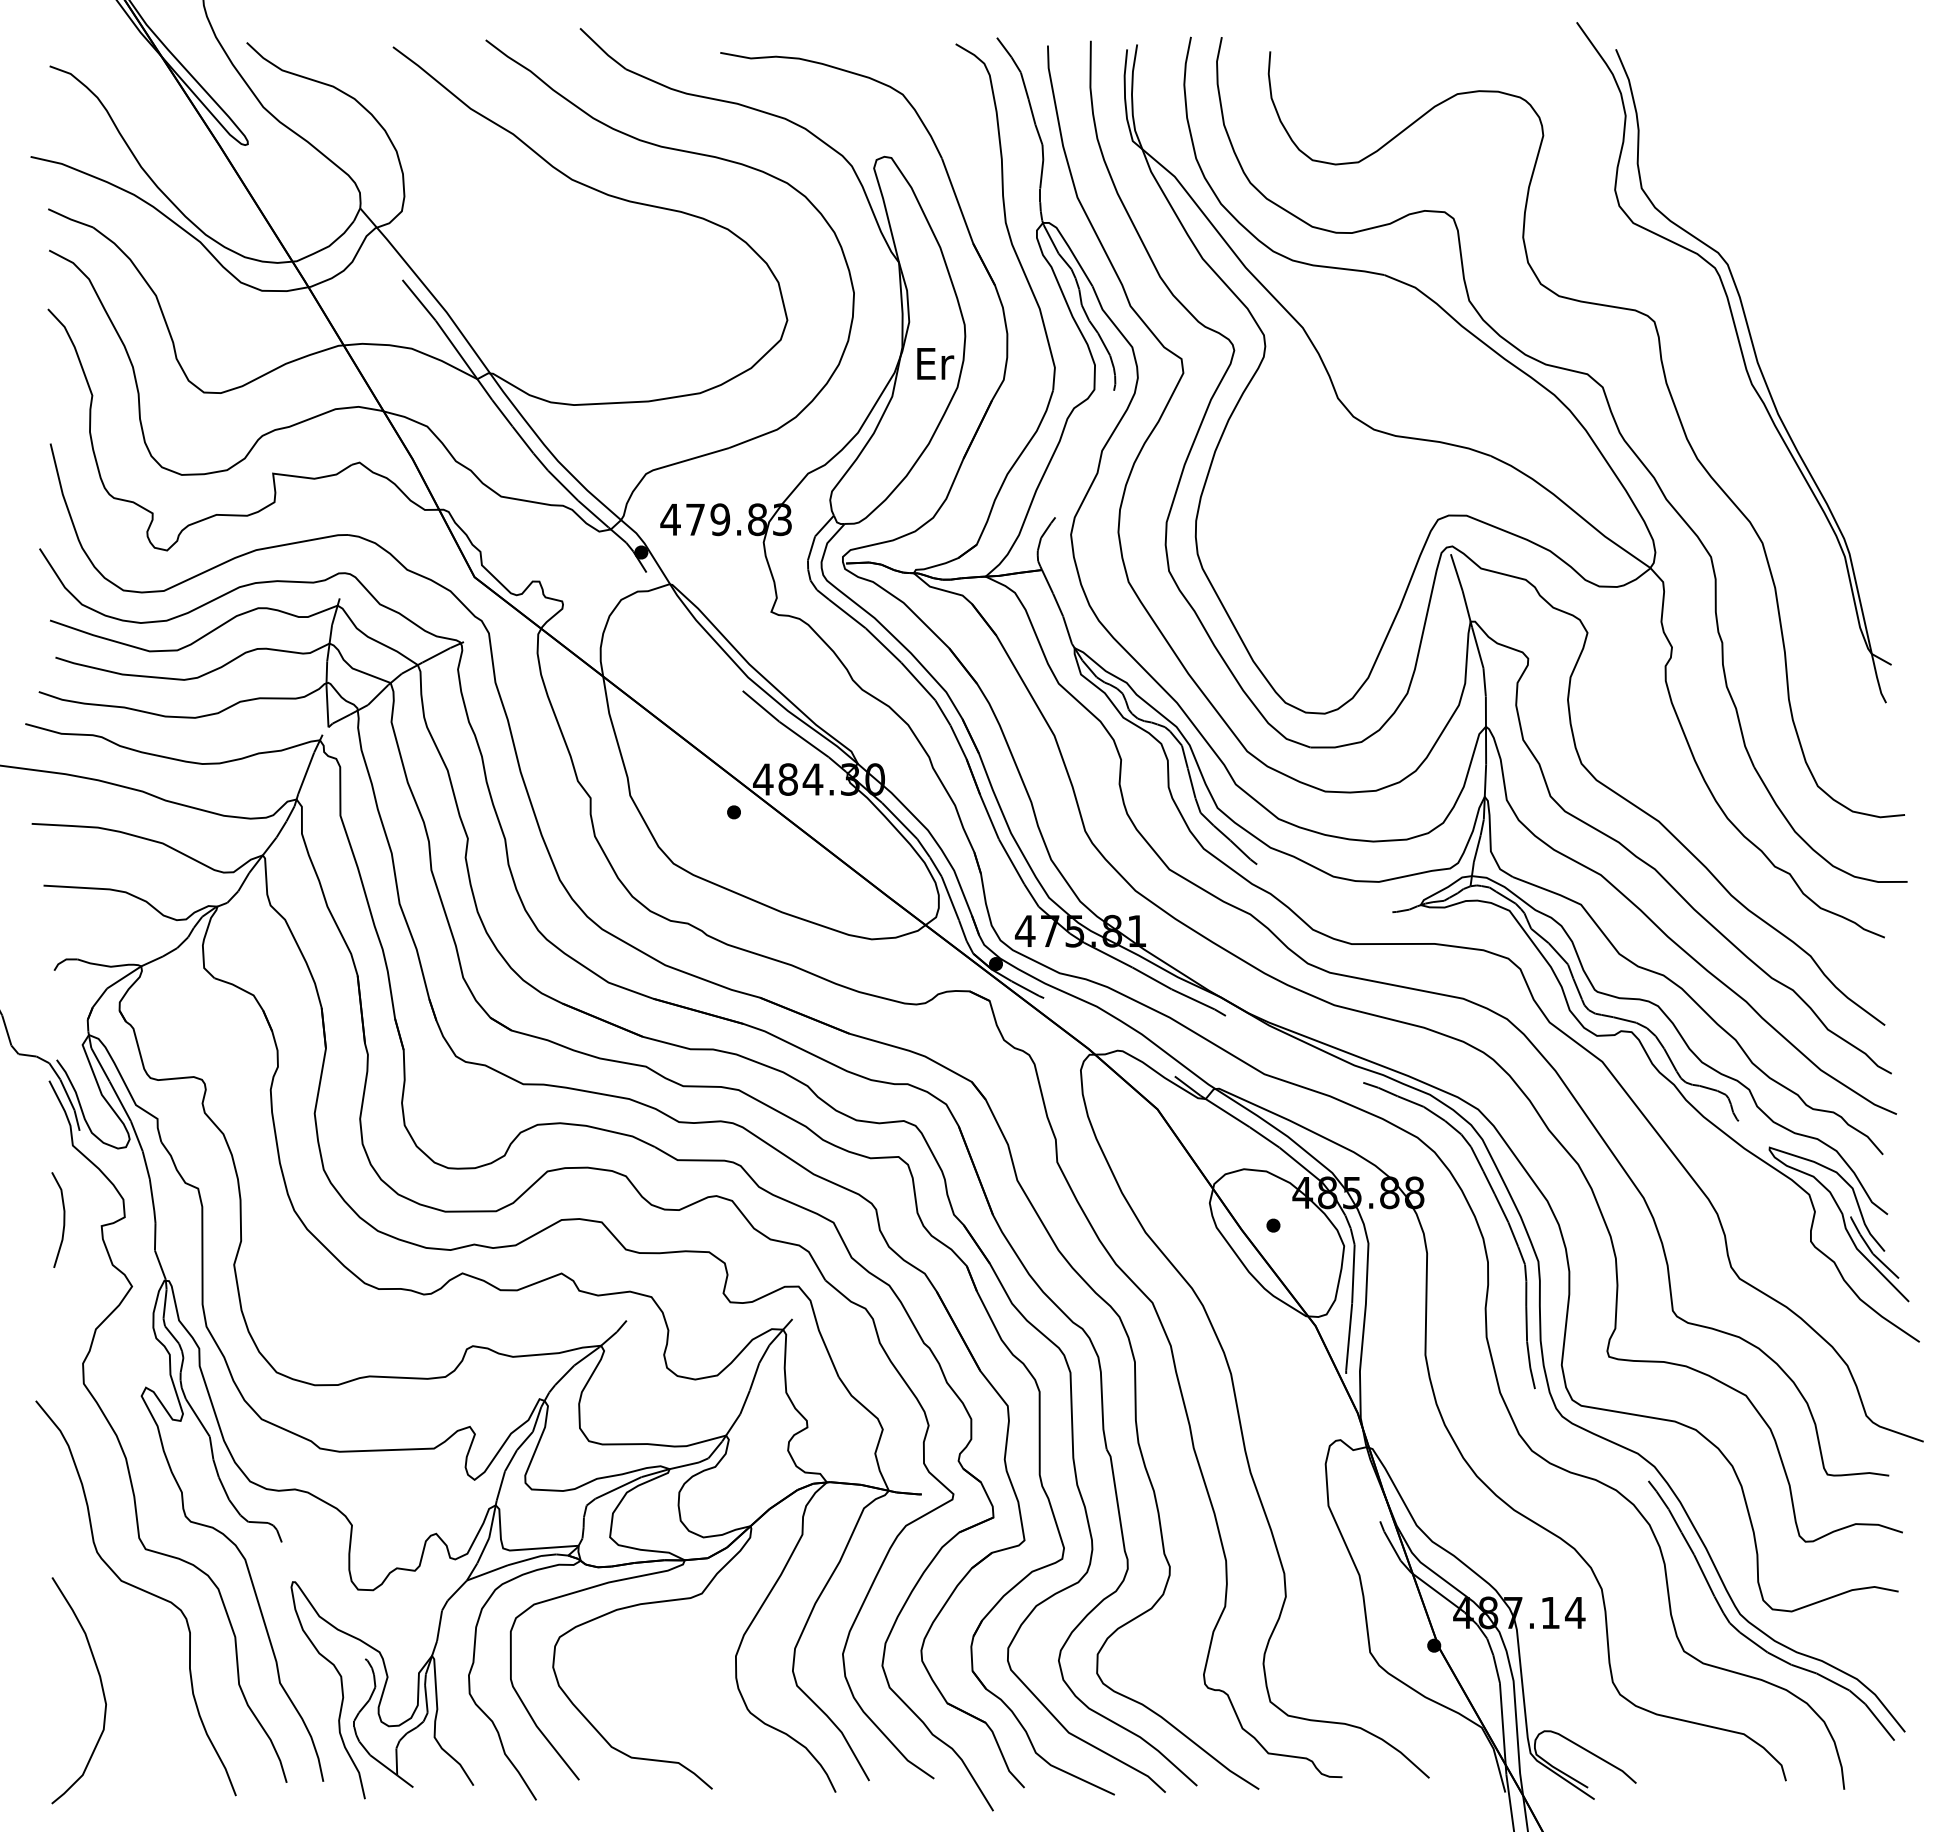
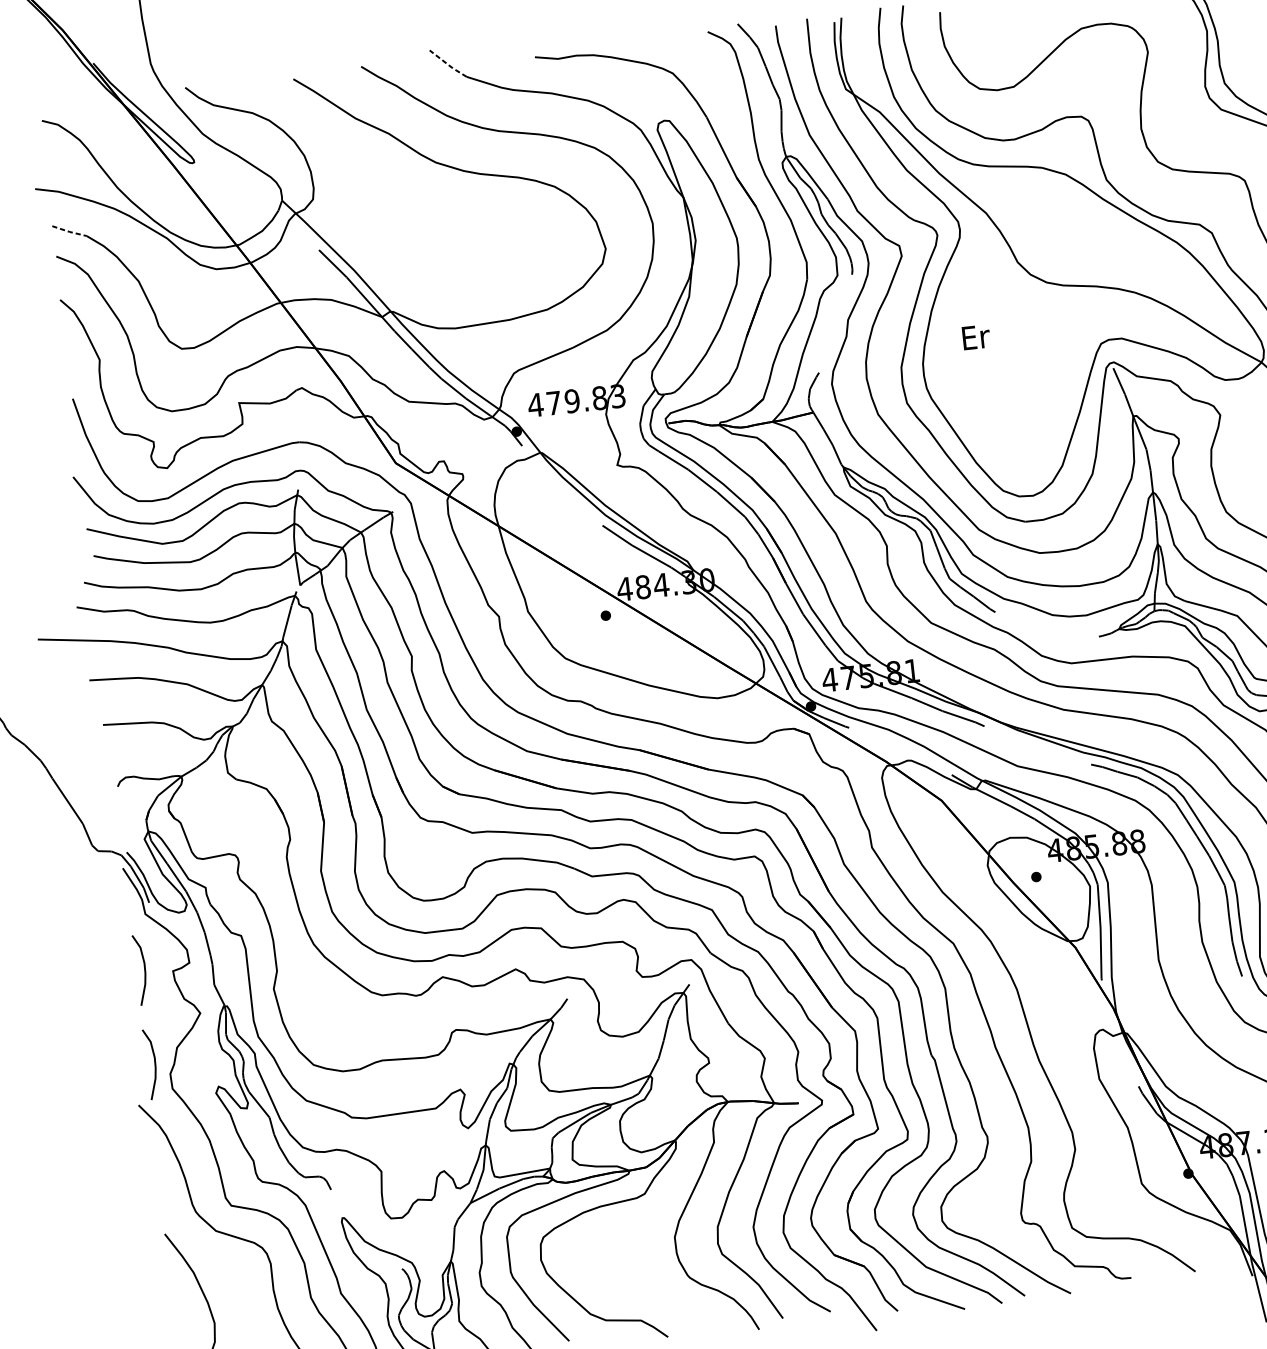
line: (602, 49) -> (447, 64), solid -> dashed
line: (70, 219) -> (69, 232), solid -> dashed
text: (935, 363) -> (976, 337), moved
curve: (63, 1347) -> (154, 1063), added

